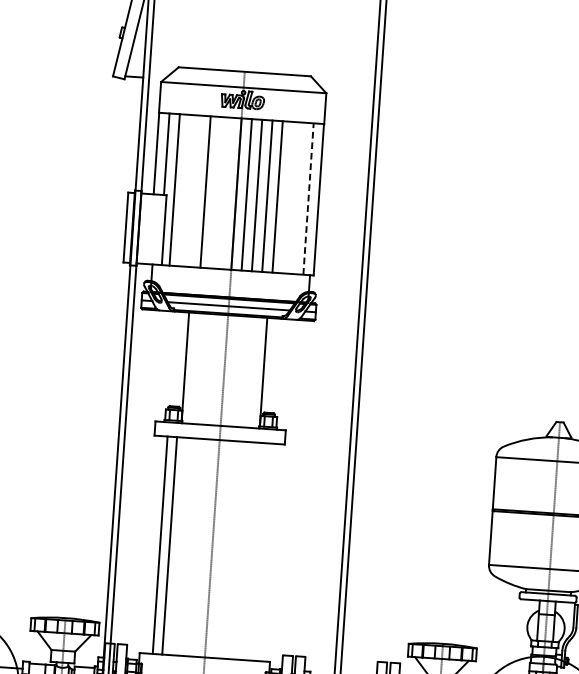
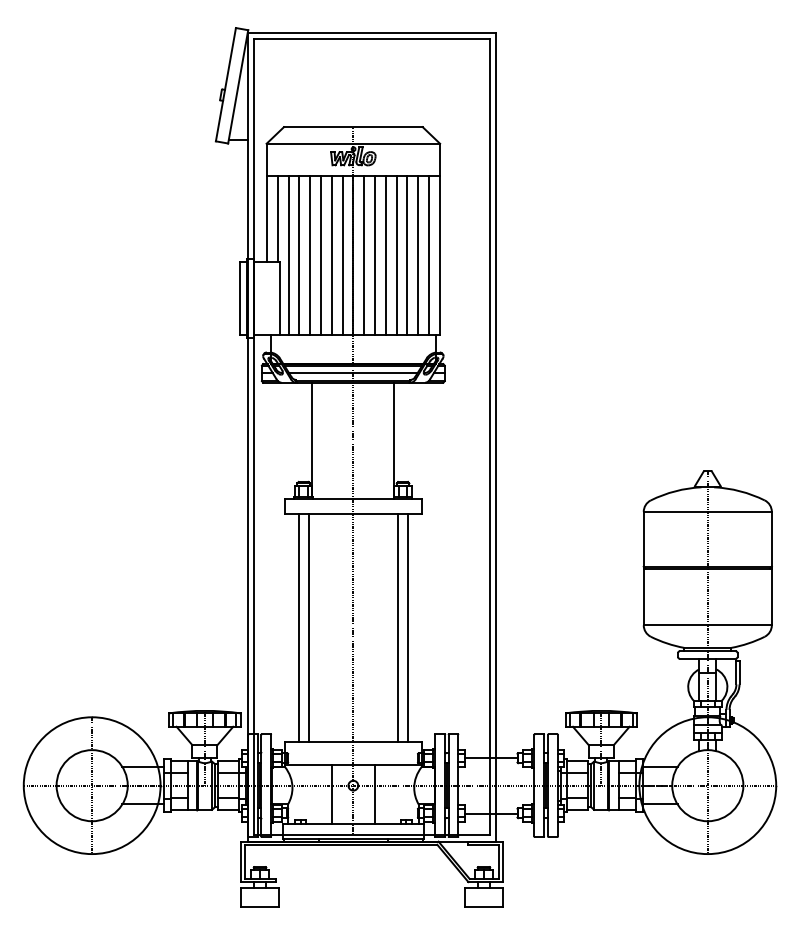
line: (185, 190) -> (299, 255), added
line: (195, 191) -> (310, 255), added
line: (215, 192) -> (331, 255), added
line: (226, 193) -> (342, 255), added
line: (288, 197) -> (407, 255), added
line: (298, 198) -> (418, 255), added
line: (308, 198) -> (429, 255), dashed -> solid
line: (255, 551) -> (398, 627), added
line: (264, 551) -> (408, 627), added

